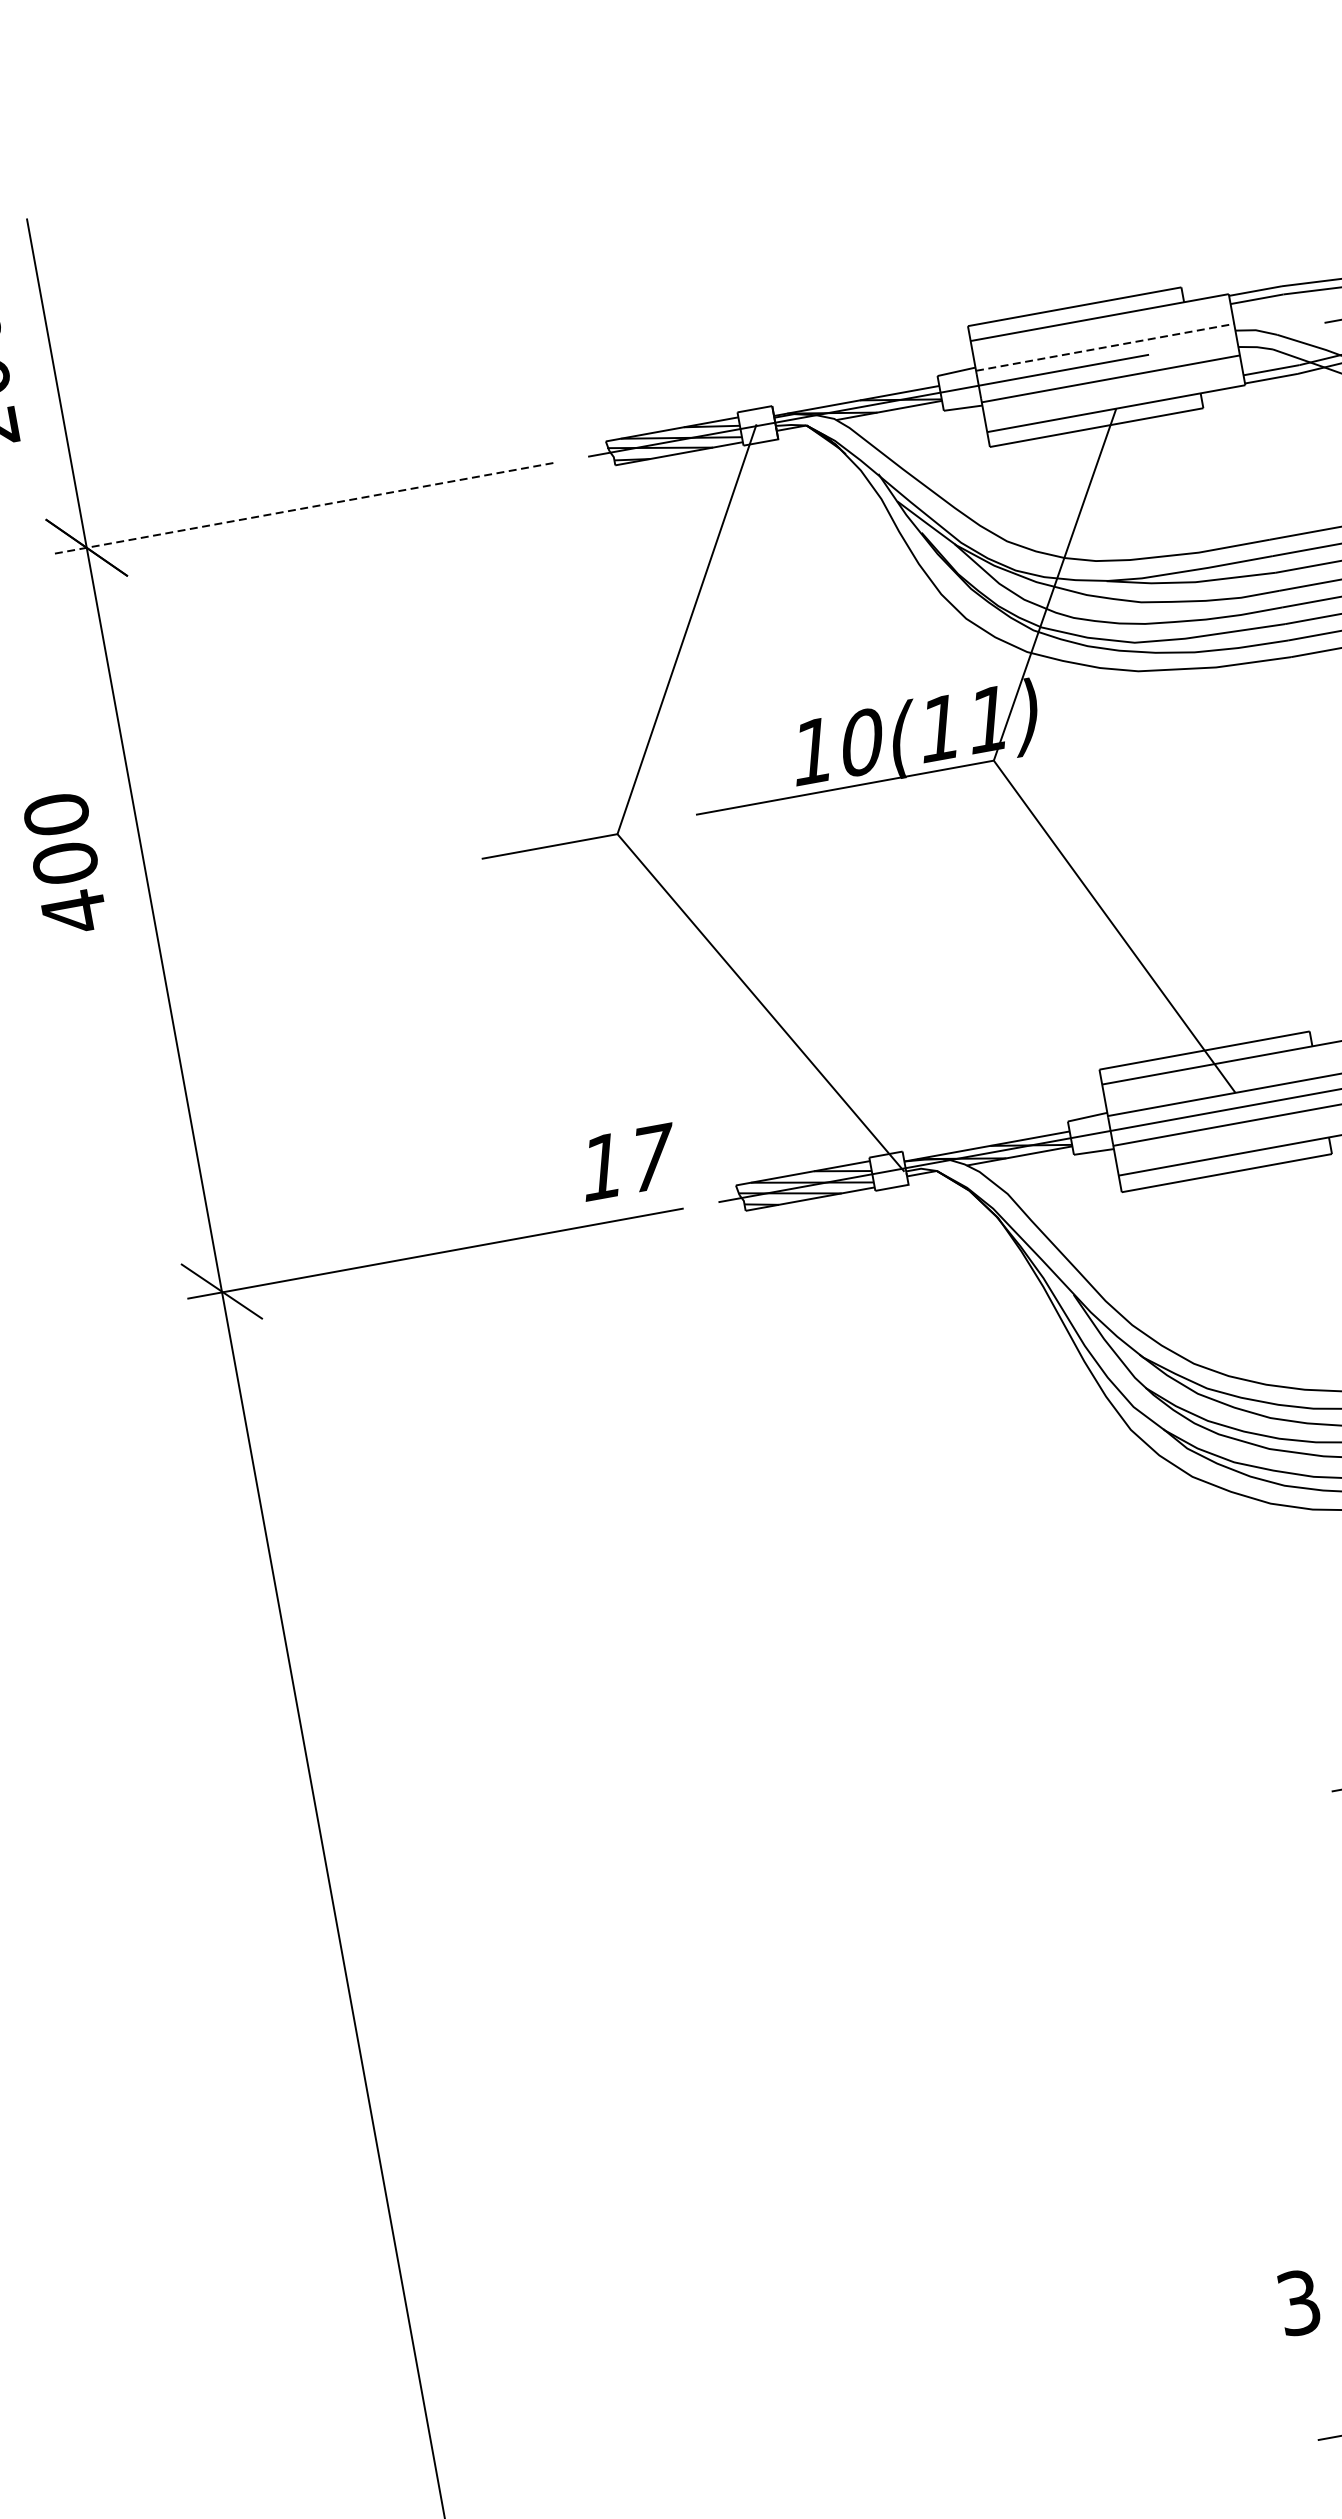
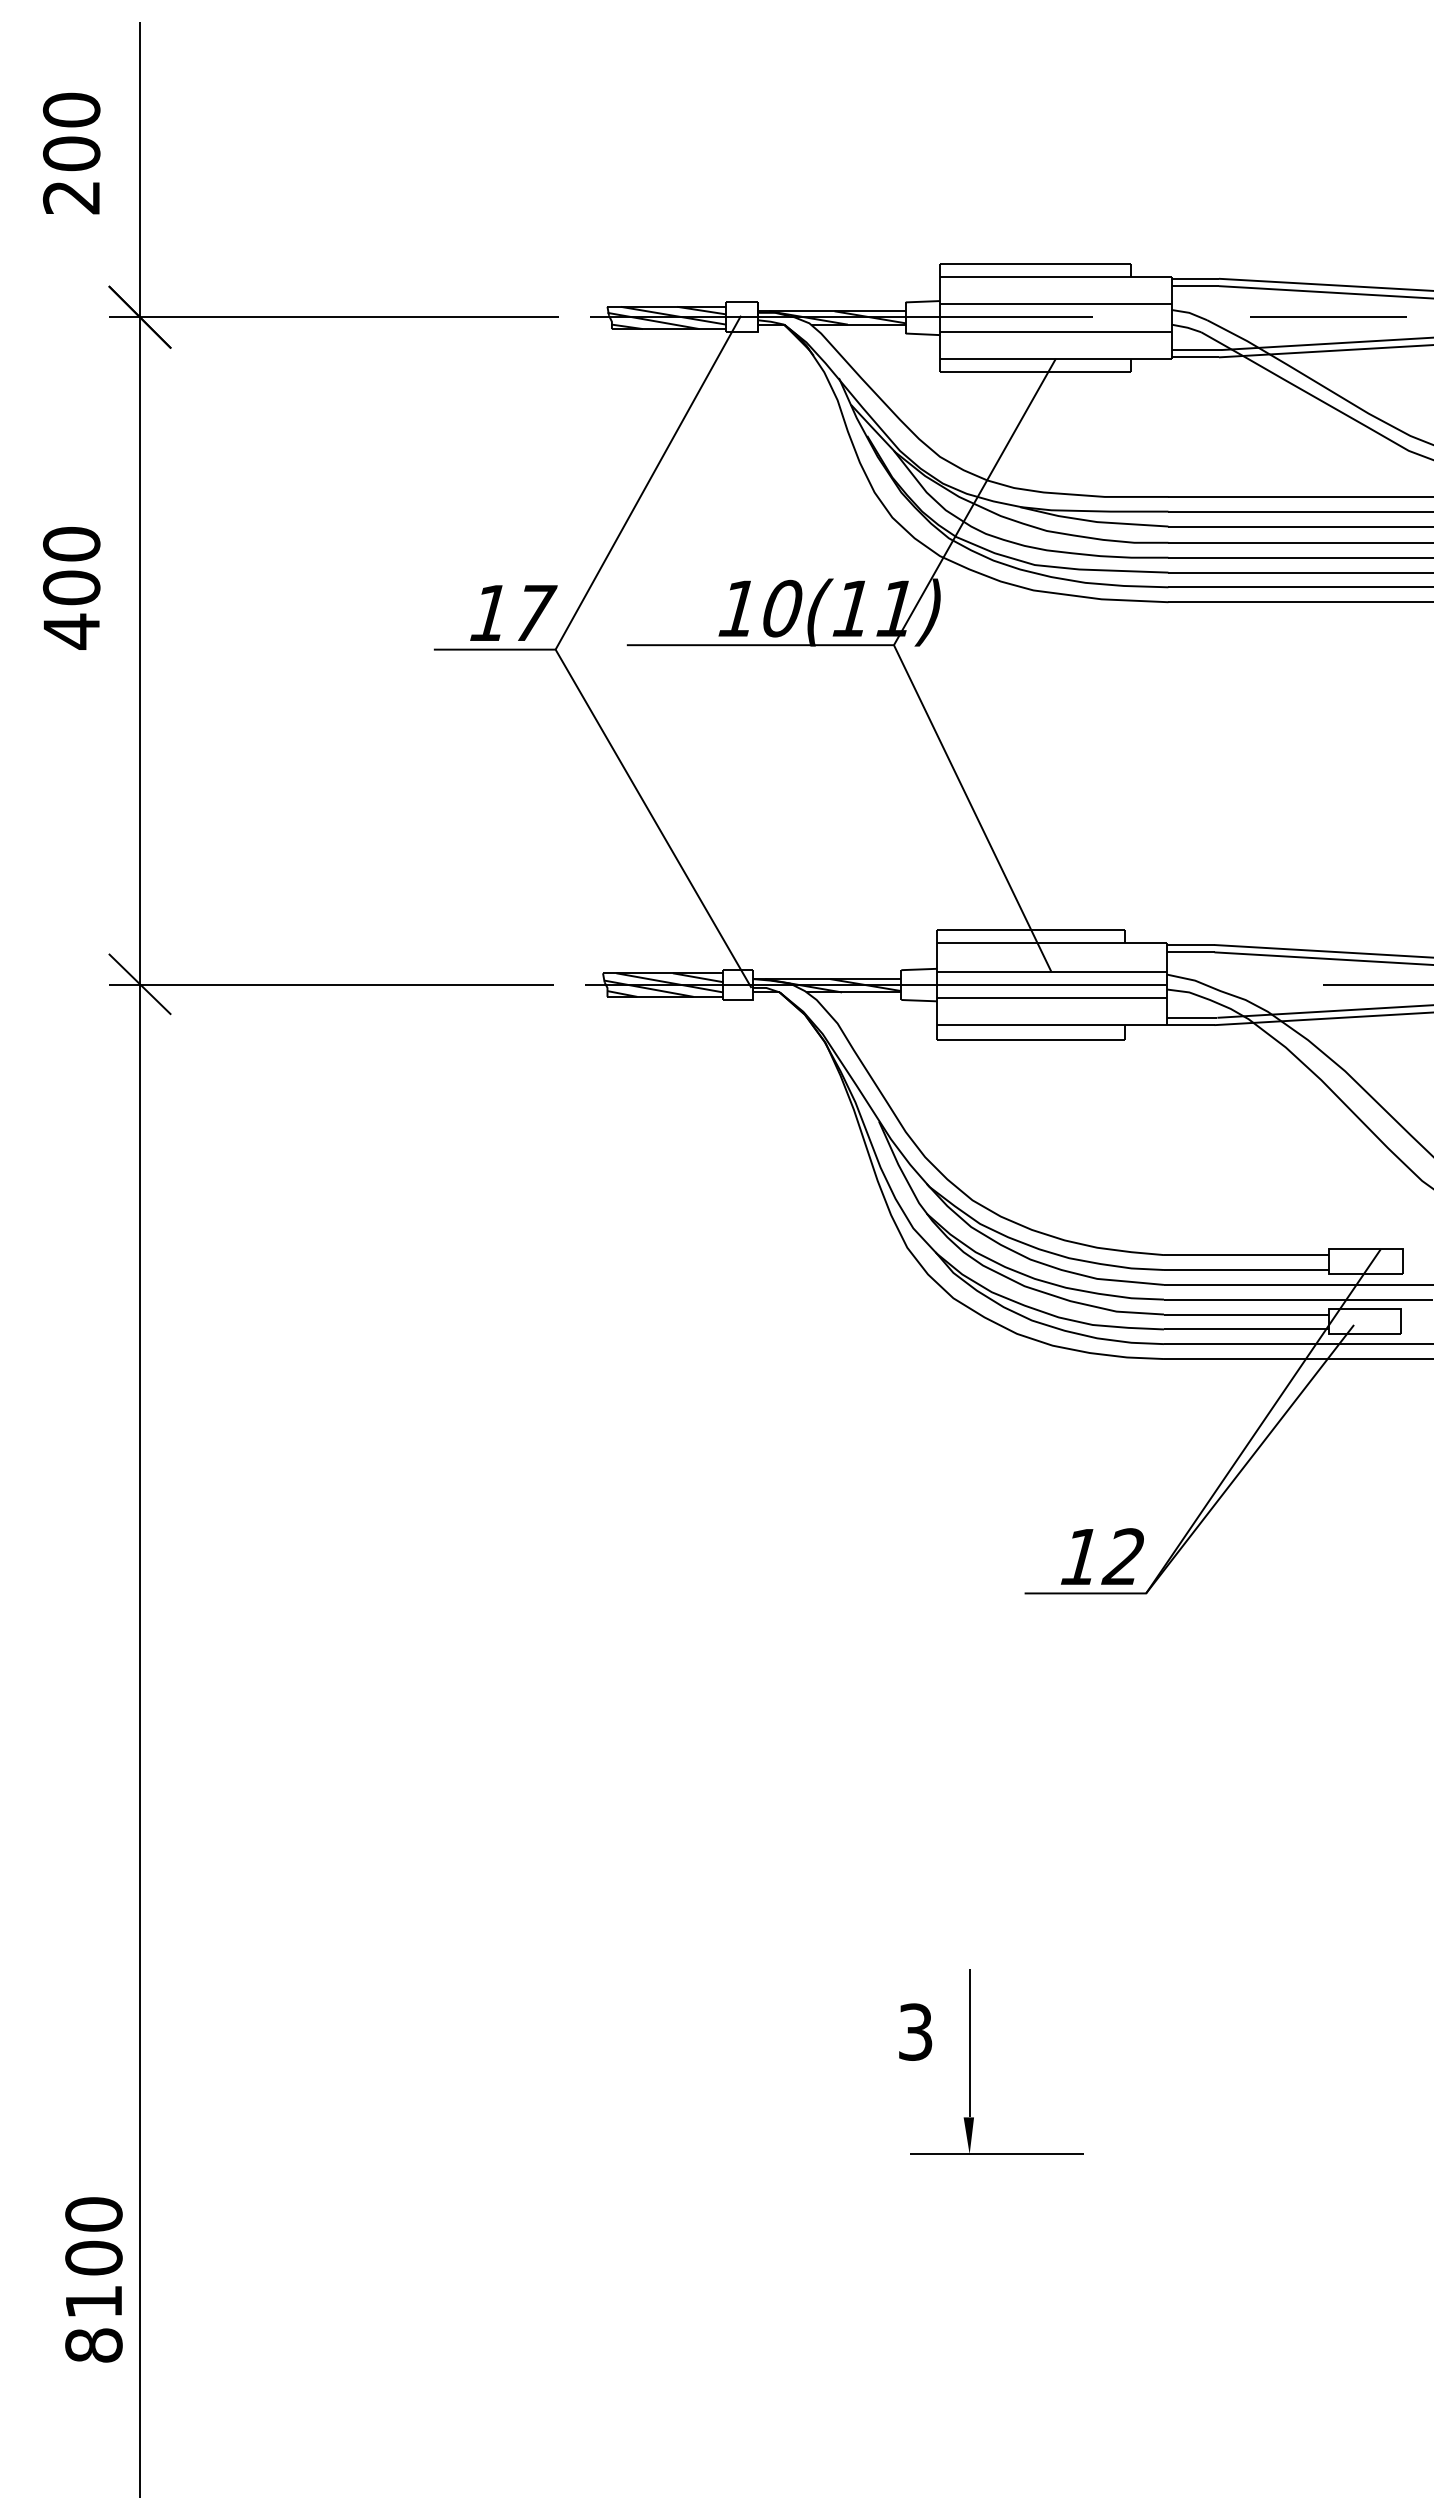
line: (1104, 346) -> (1055, 303), dashed -> solid
line: (302, 508) -> (333, 317), dashed -> solid
text: (628, 1161) -> (513, 612), moved

